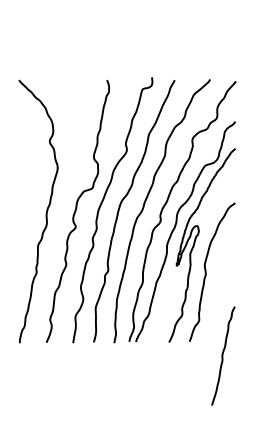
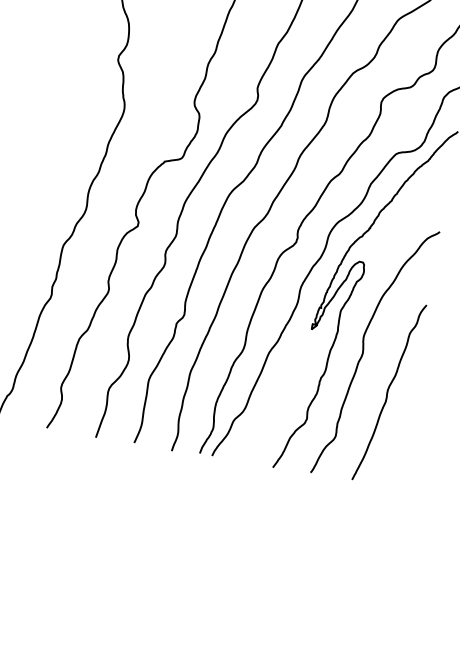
curve: (223, 355) -> (389, 391), moved

